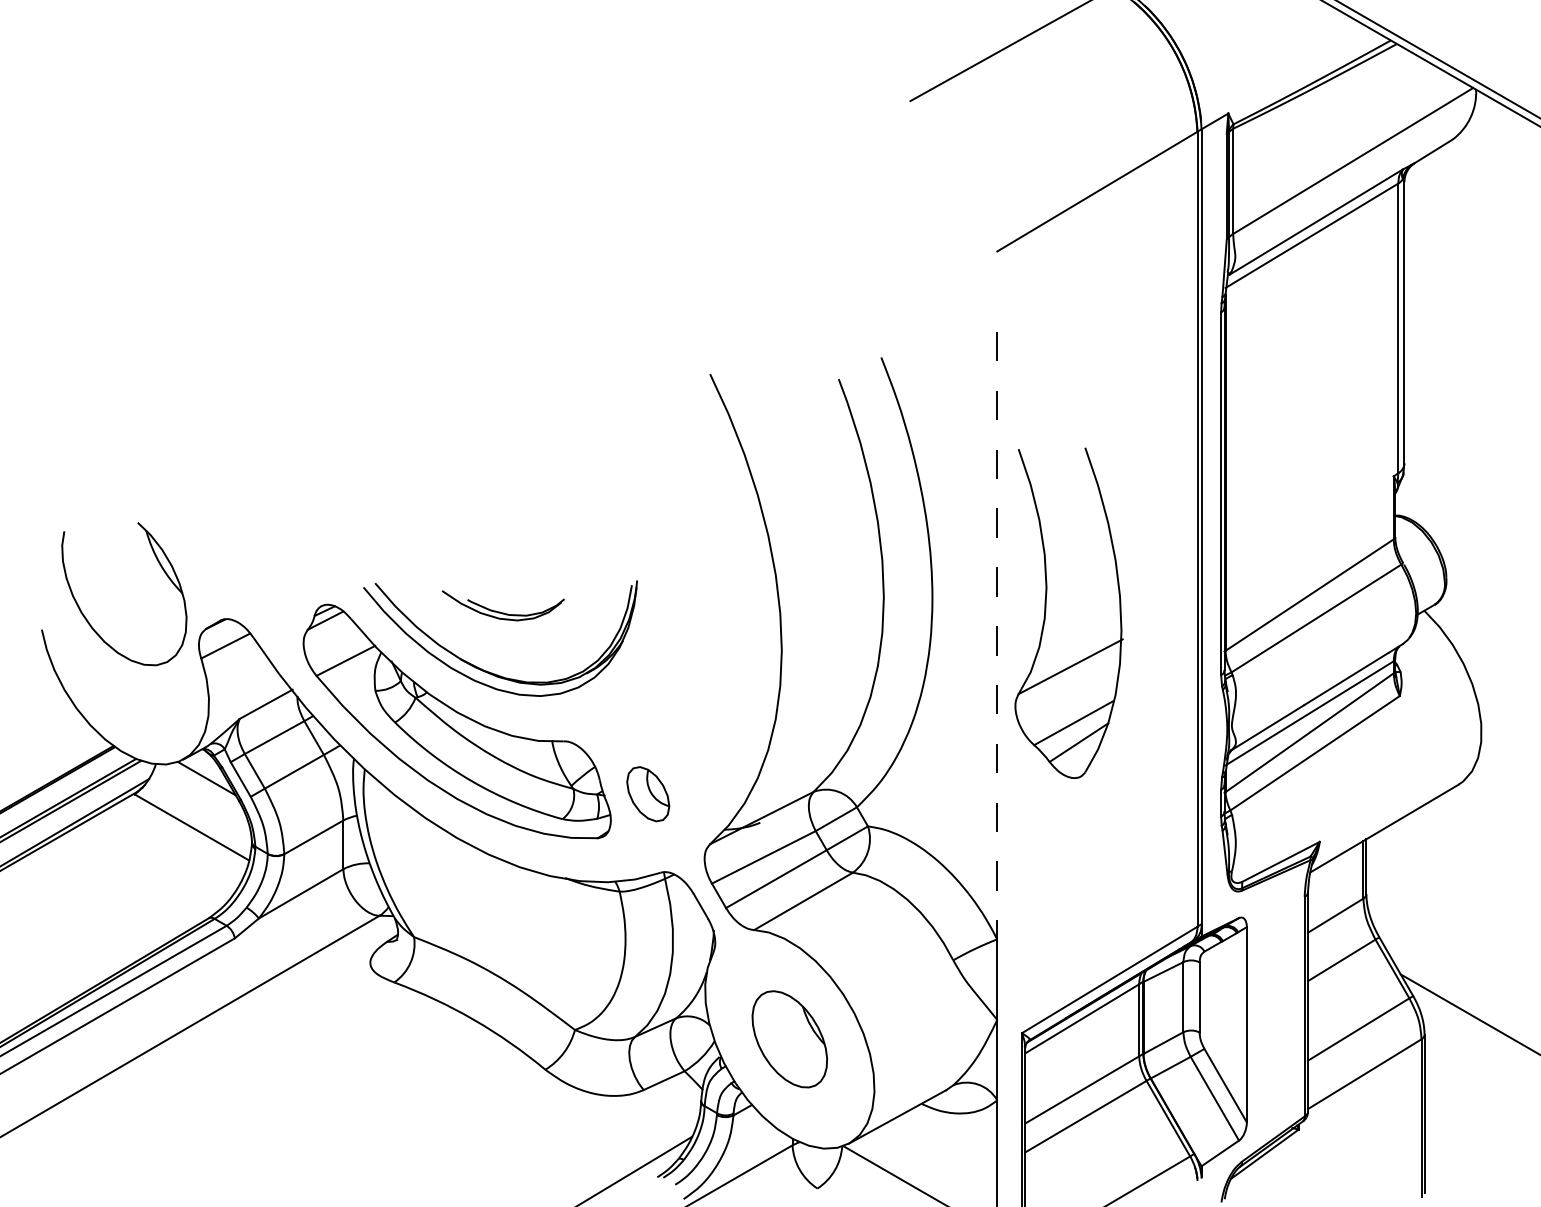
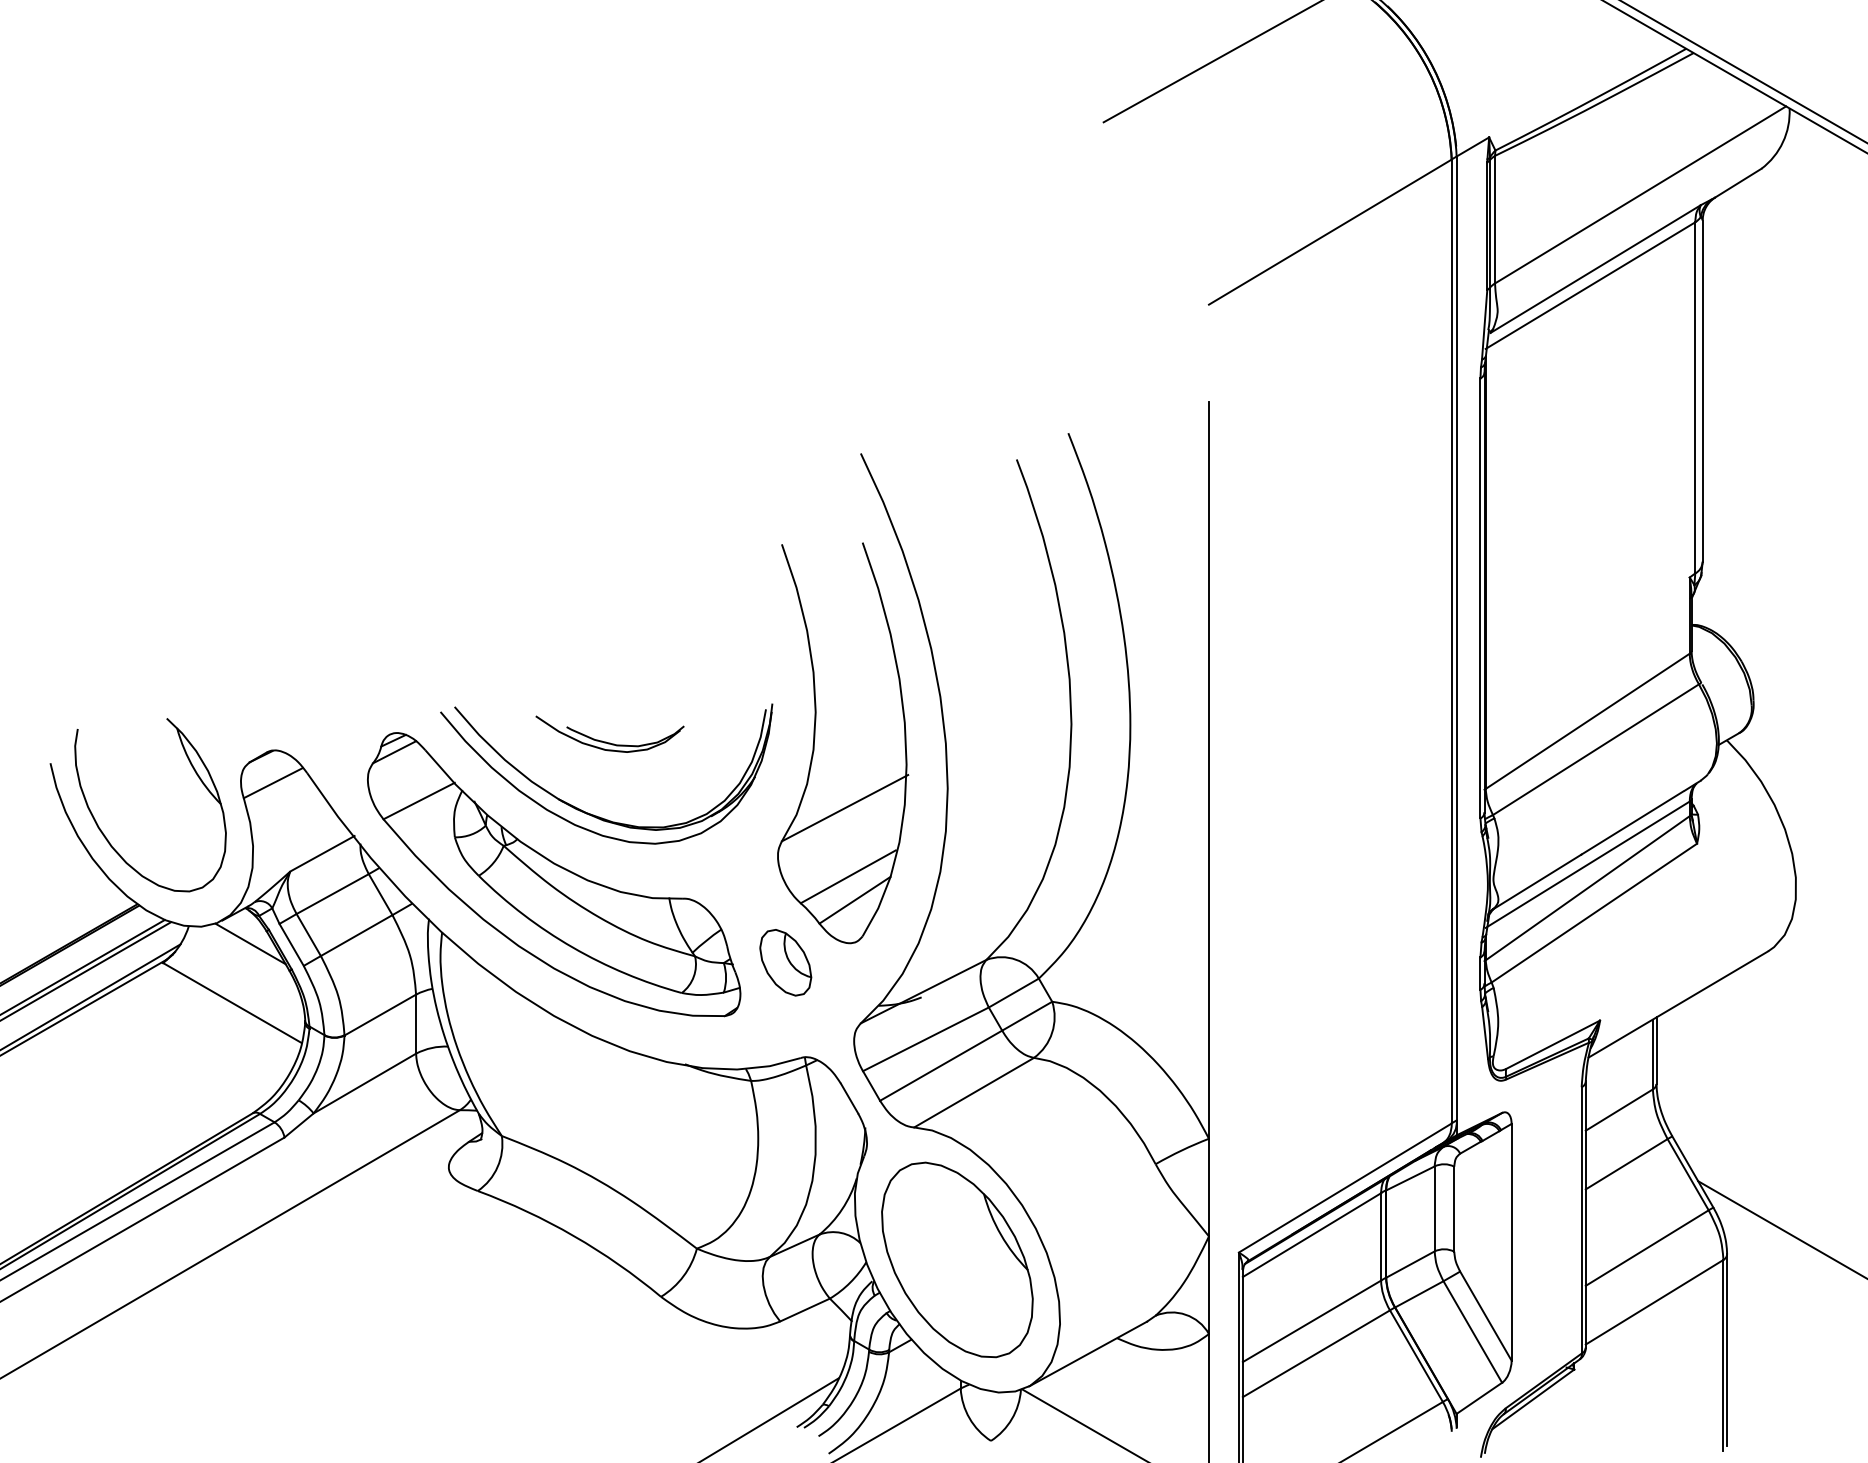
part: (1046, 609) -> (815, 738), moved
part: (87, 619) -> (105, 835), moved
line: (996, 636) -> (1208, 771), dashed -> solid
part: (789, 1038) -> (957, 1259), size x1.67

